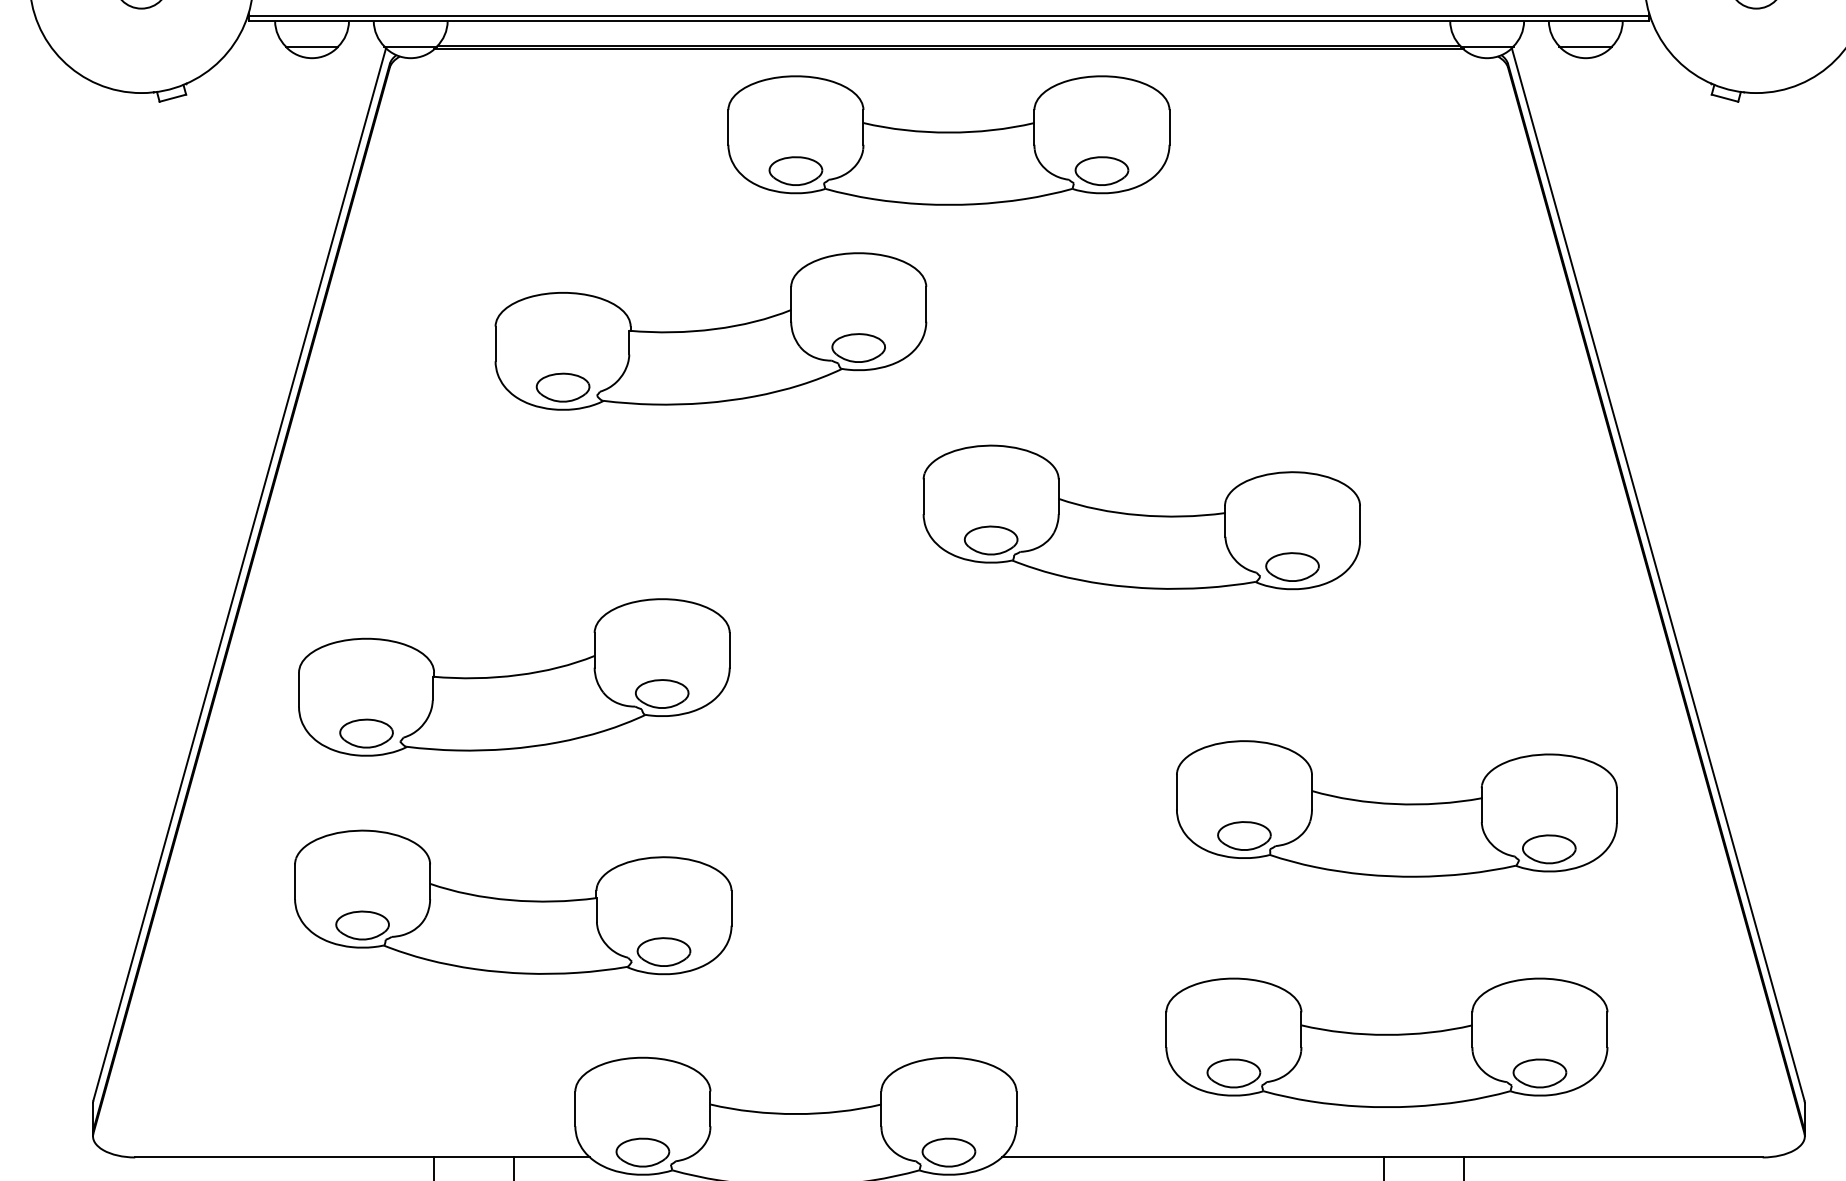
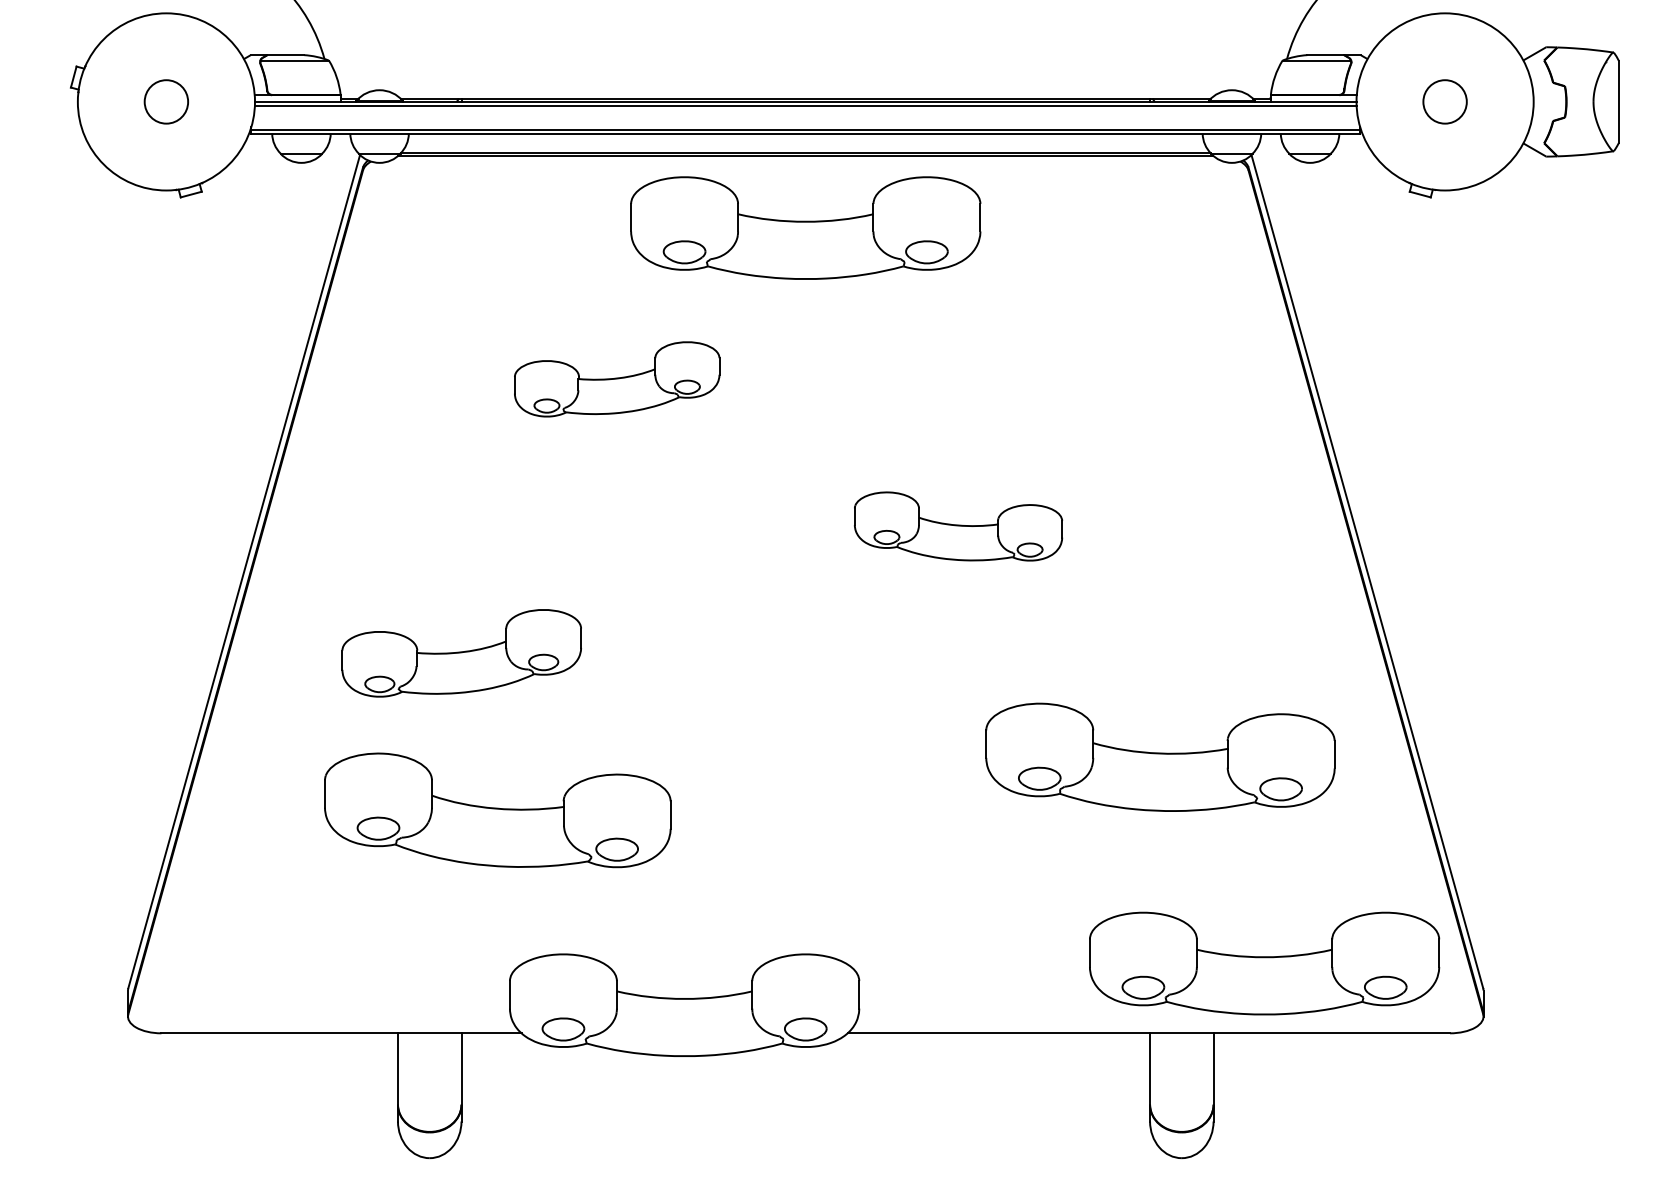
part: (709, 331) -> (616, 379), size x0.6
part: (1141, 517) -> (958, 526), size x0.6
part: (514, 677) -> (461, 653), size x0.7
part: (512, 902) -> (497, 810), moved
part: (1386, 1042) -> (1264, 963), moved

